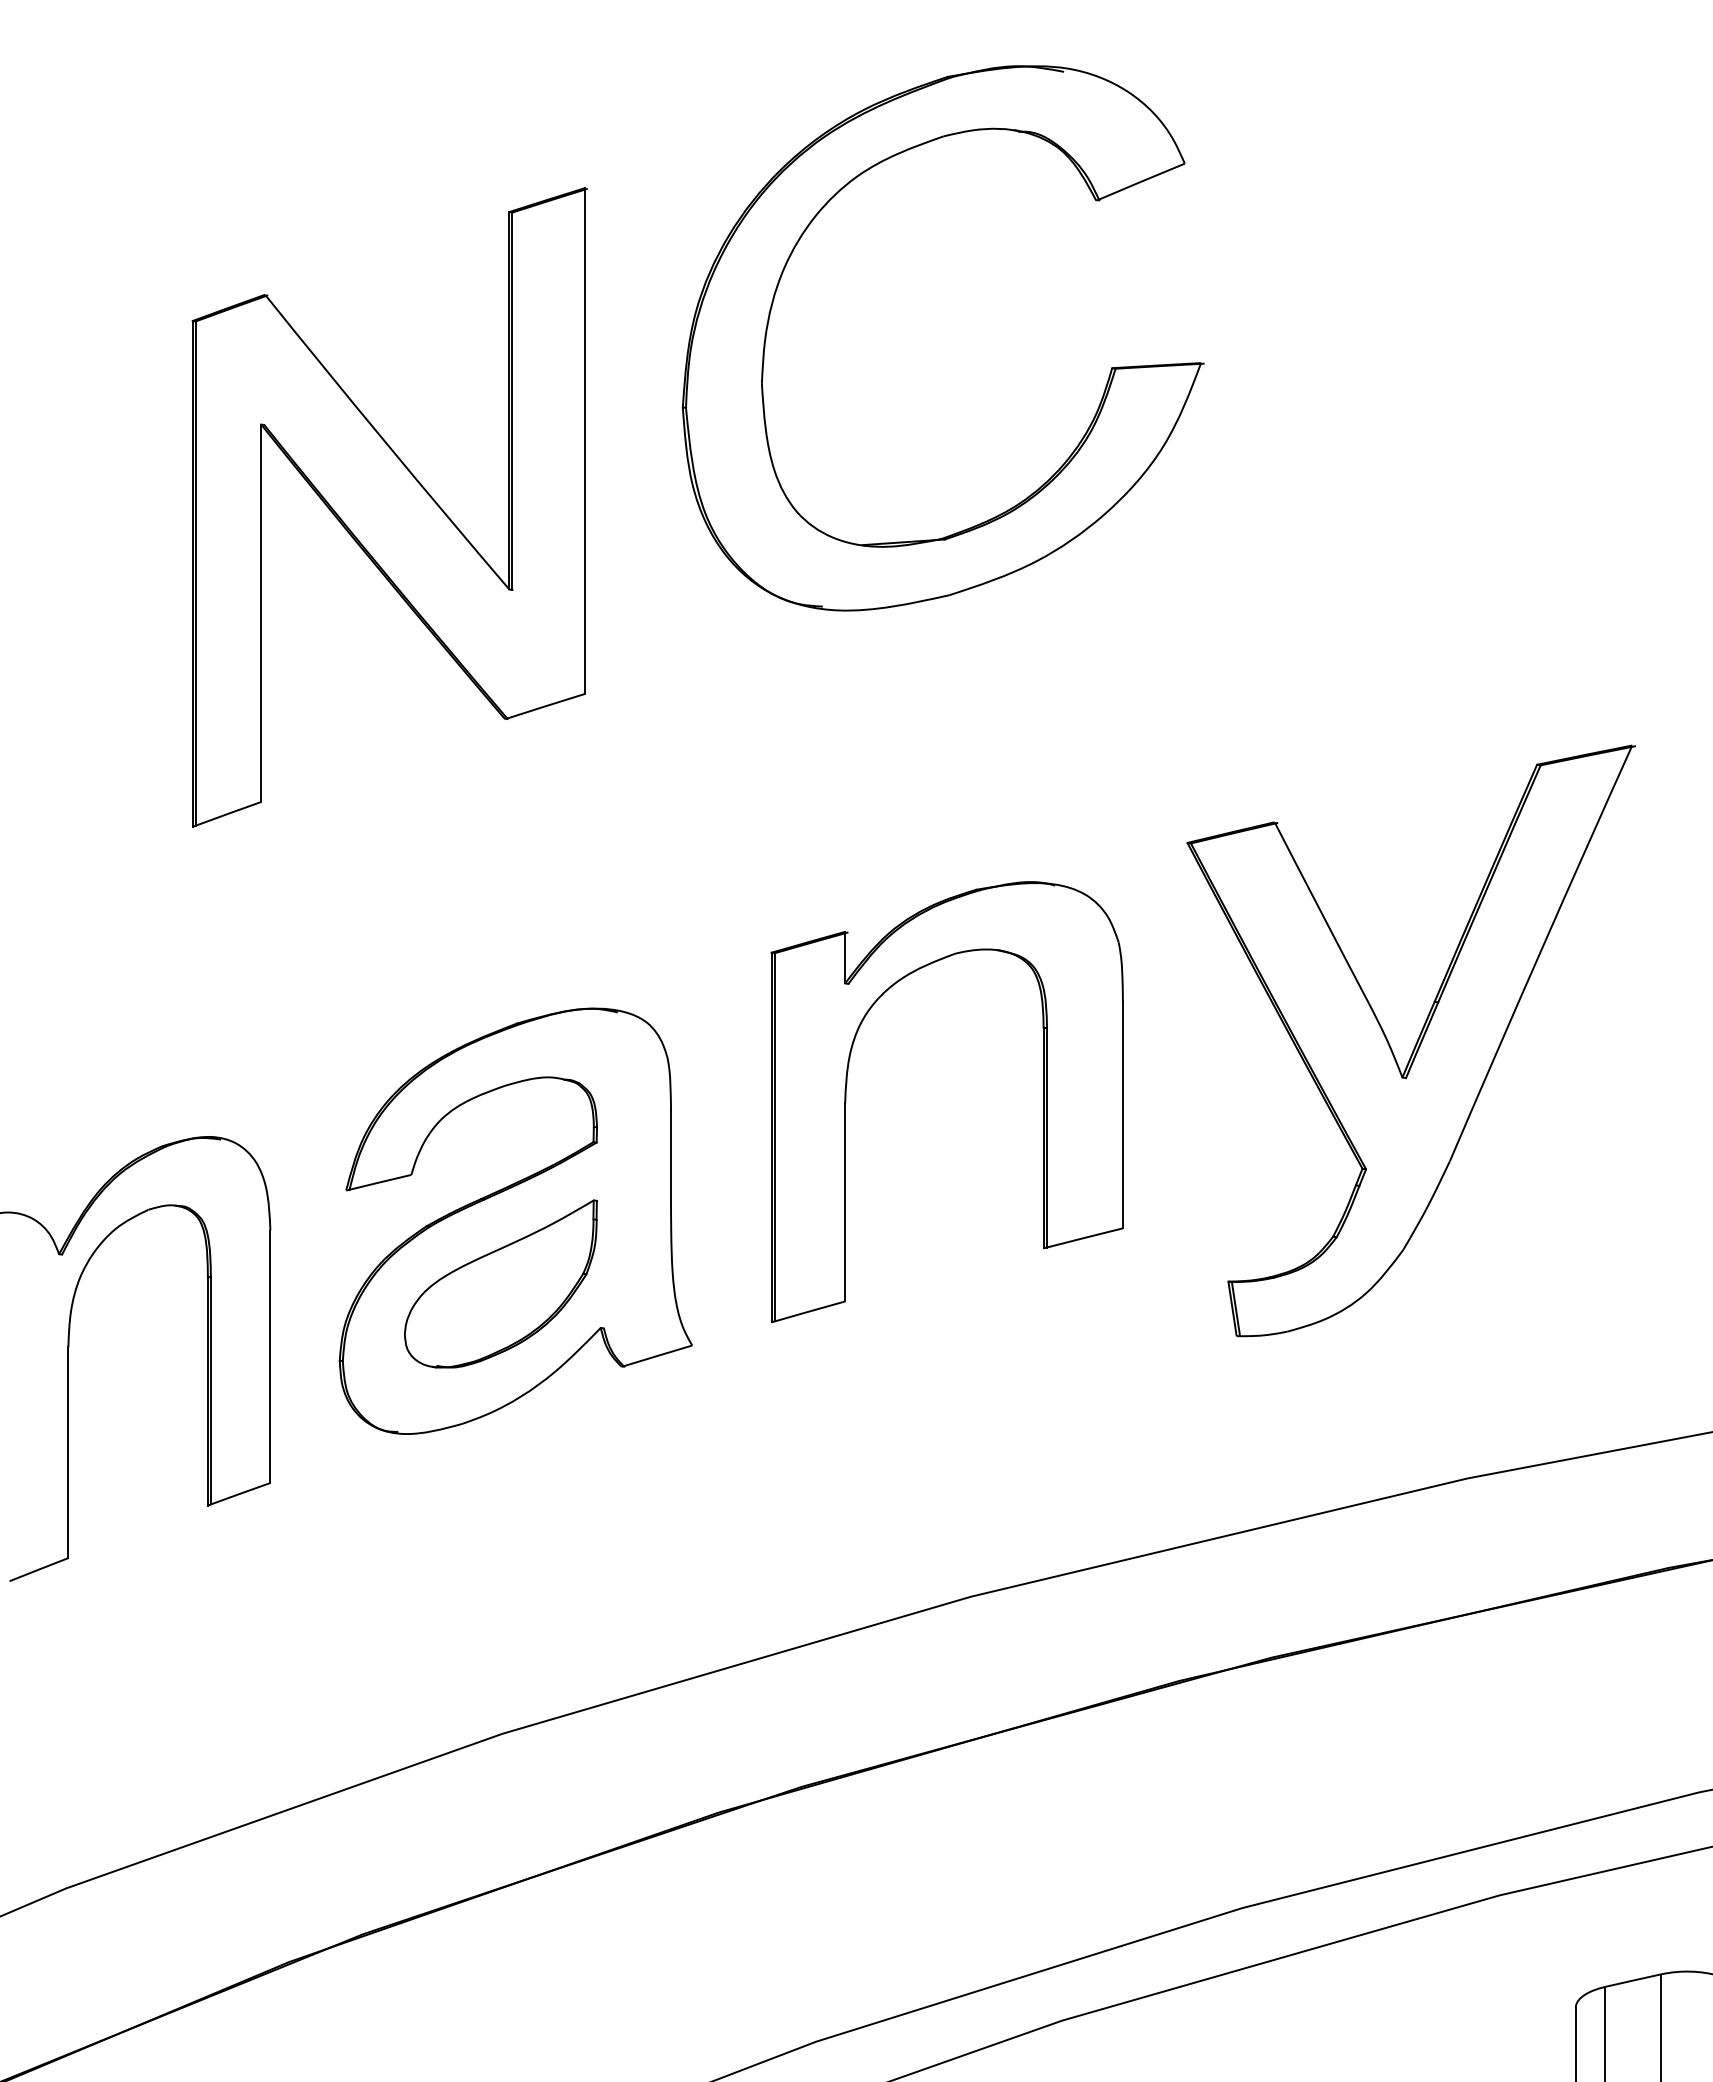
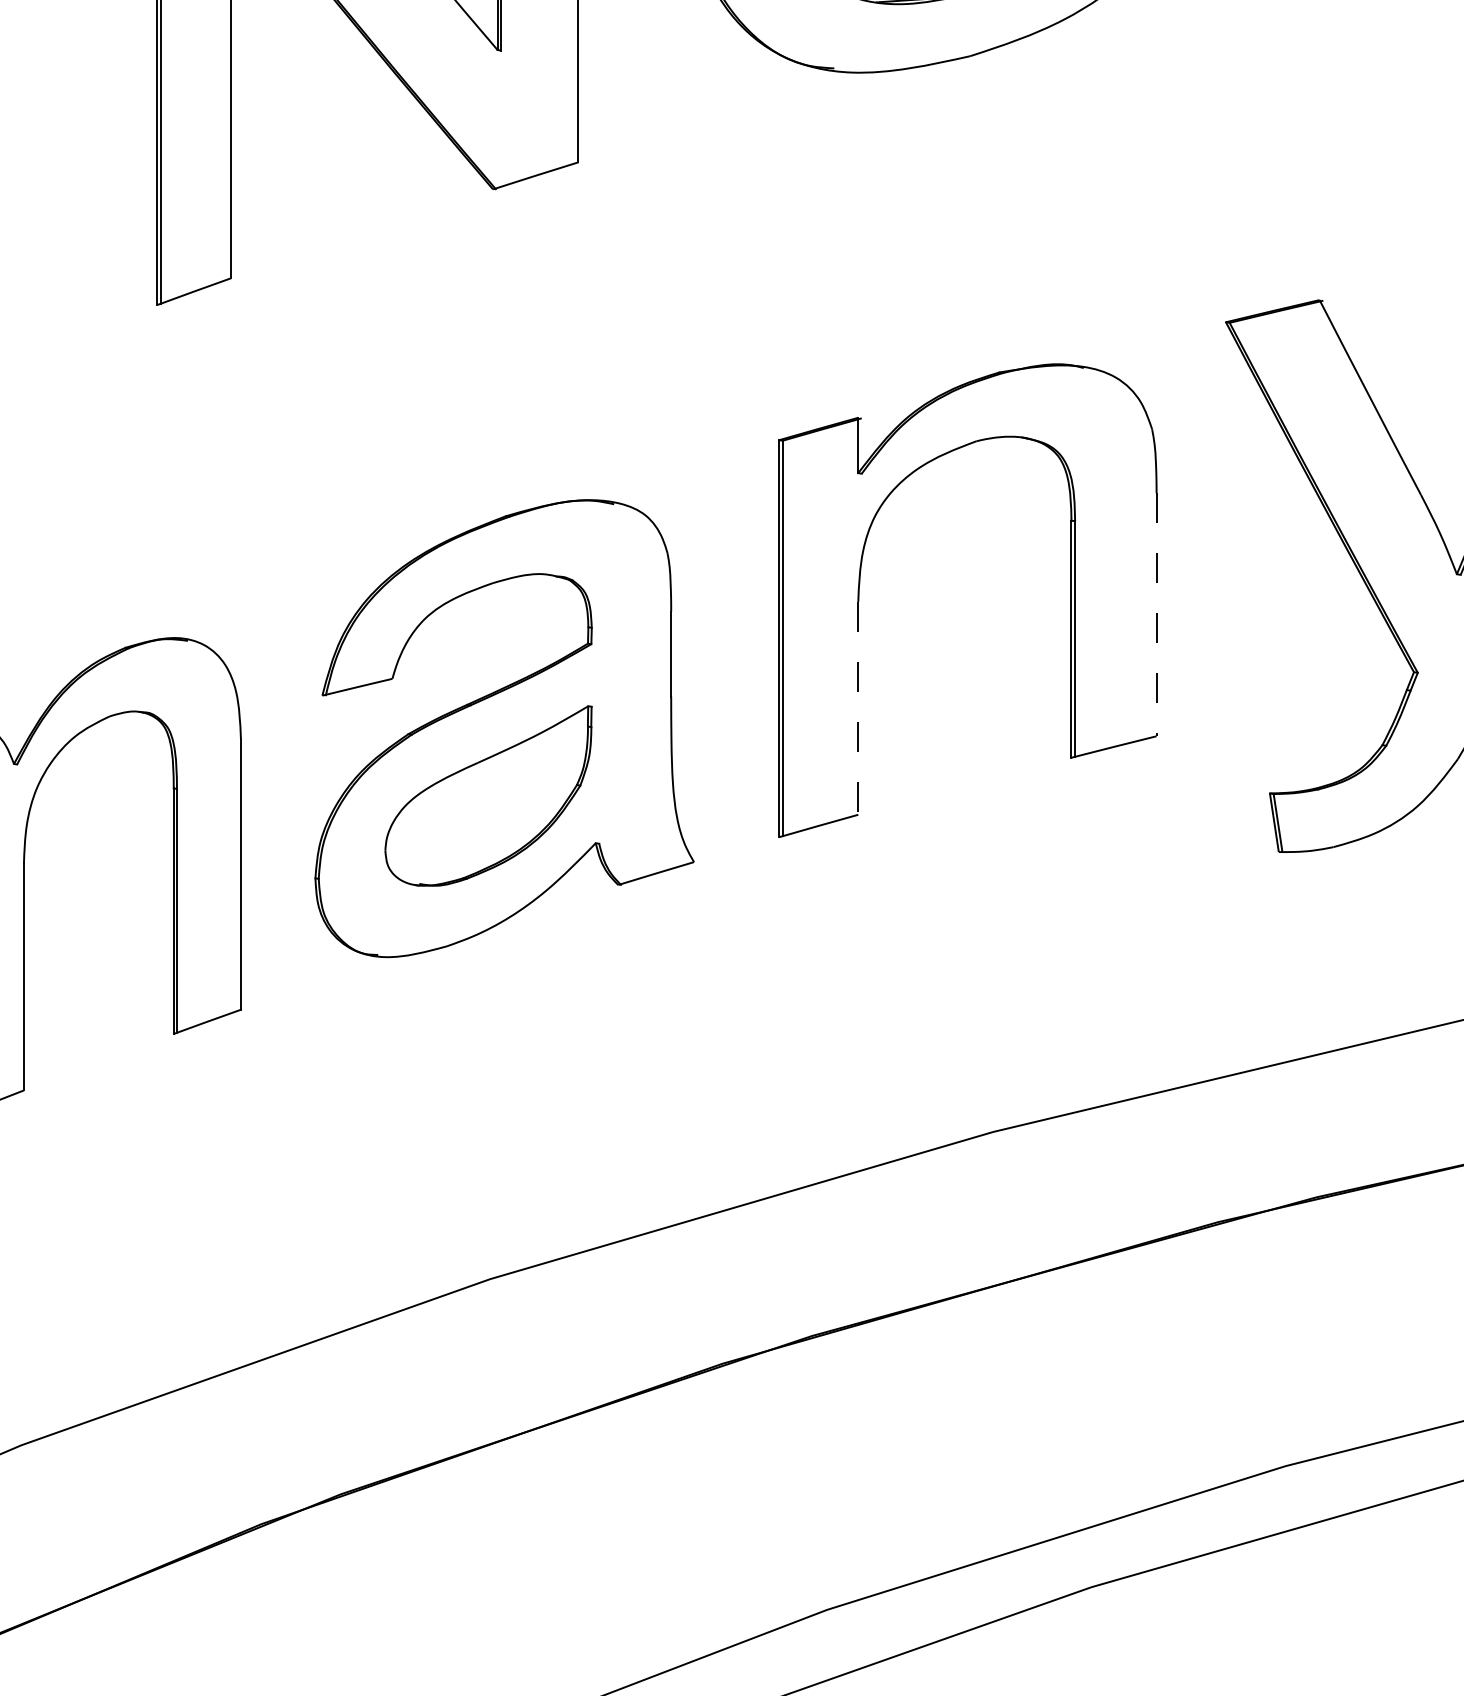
line: (1122, 1115) -> (1156, 615), solid -> dashed
line: (845, 1202) -> (858, 708), solid -> dashed

